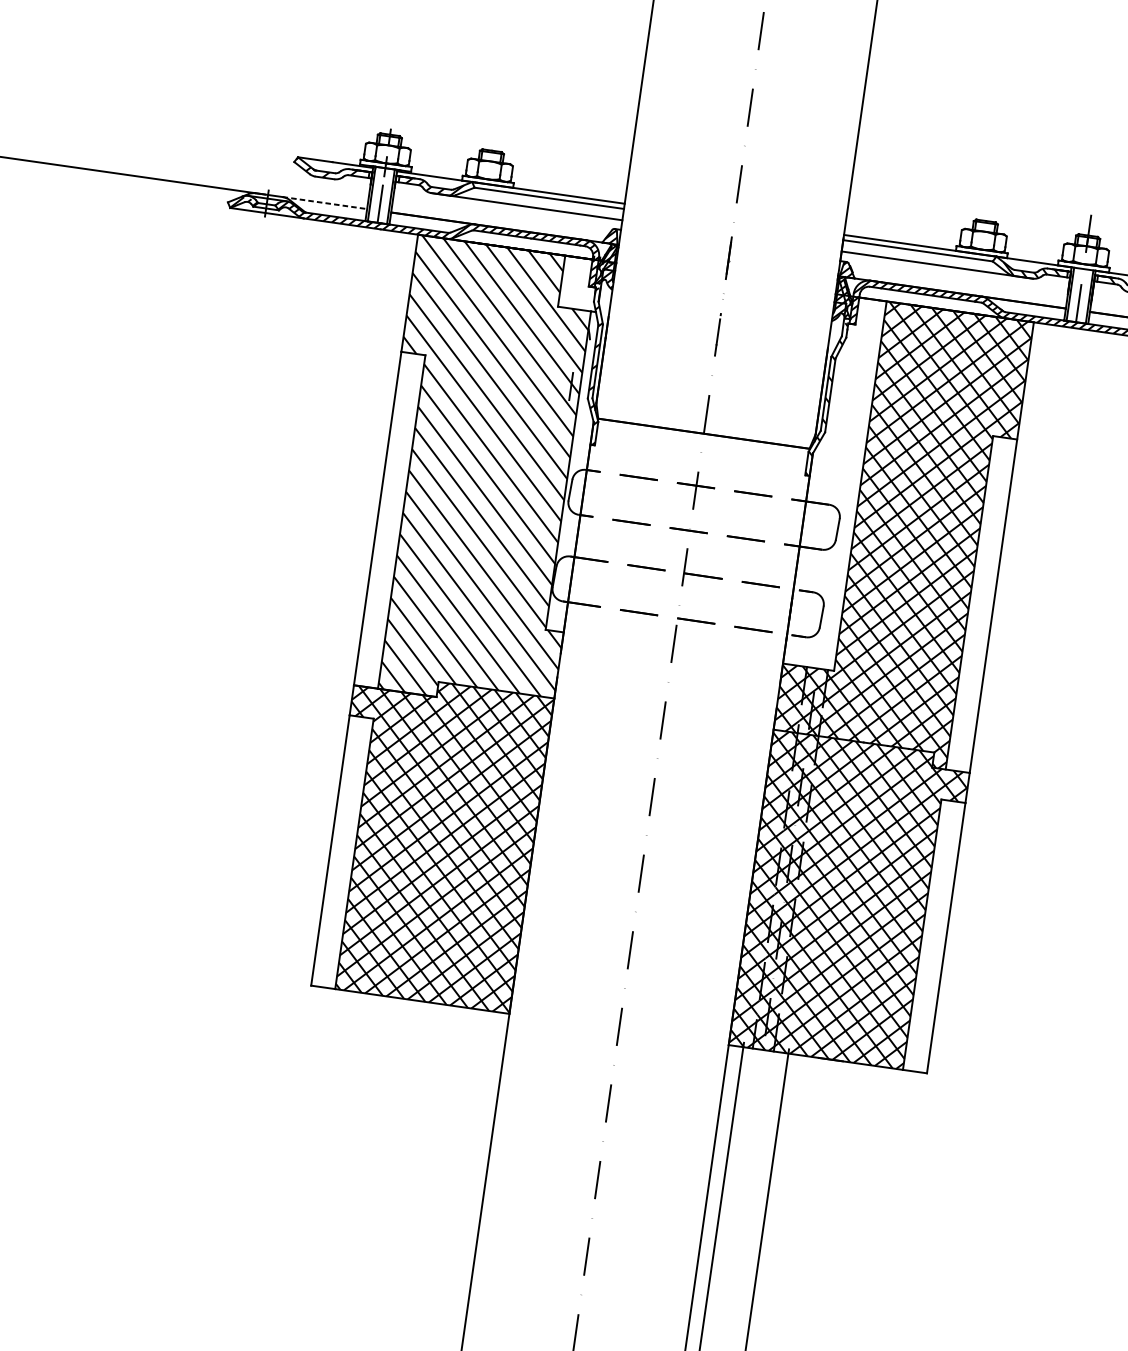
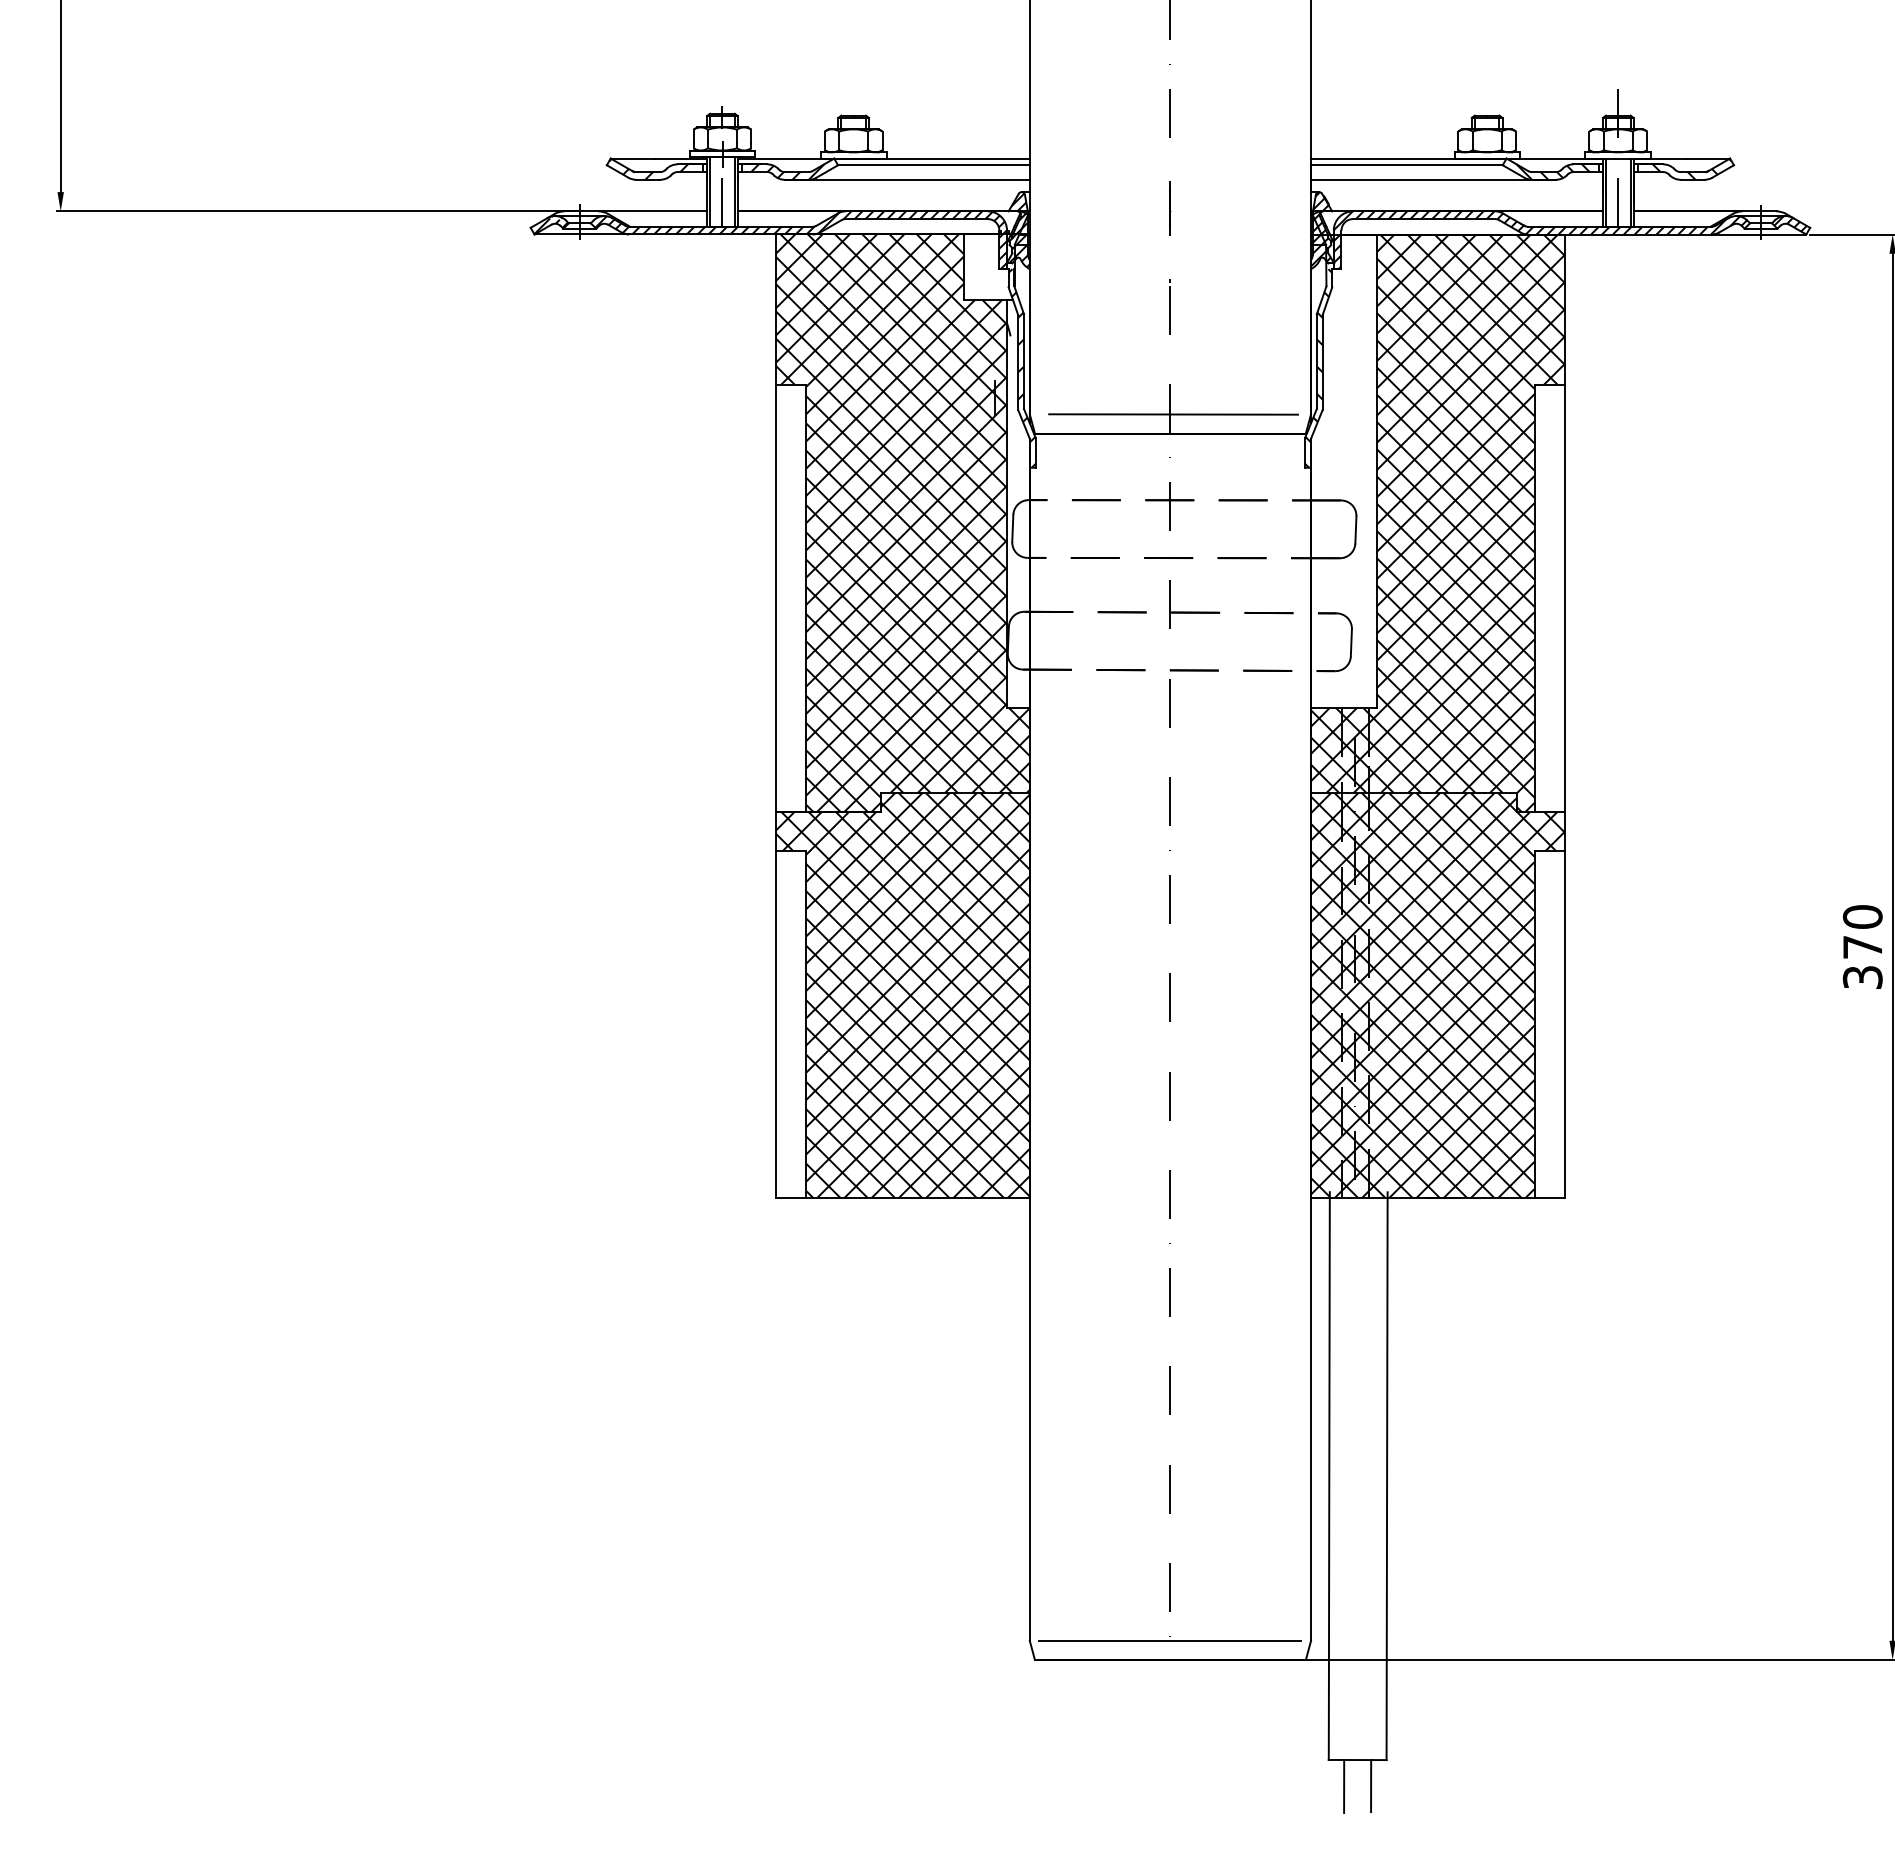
line: (325, 203) -> (653, 211), dashed -> solid
line: (708, 419) -> (1173, 414), added
hatch: (485, 474) -> (902, 523), added

